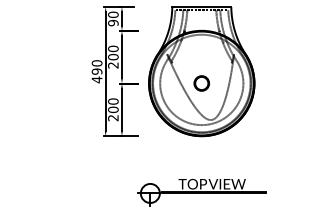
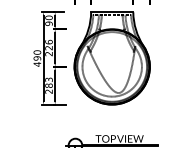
text: (113, 52) -> (49, 44), 200 -> 226
circle: (201, 83) -> (112, 66), removed
text: (113, 105) -> (49, 82), 200 -> 283

